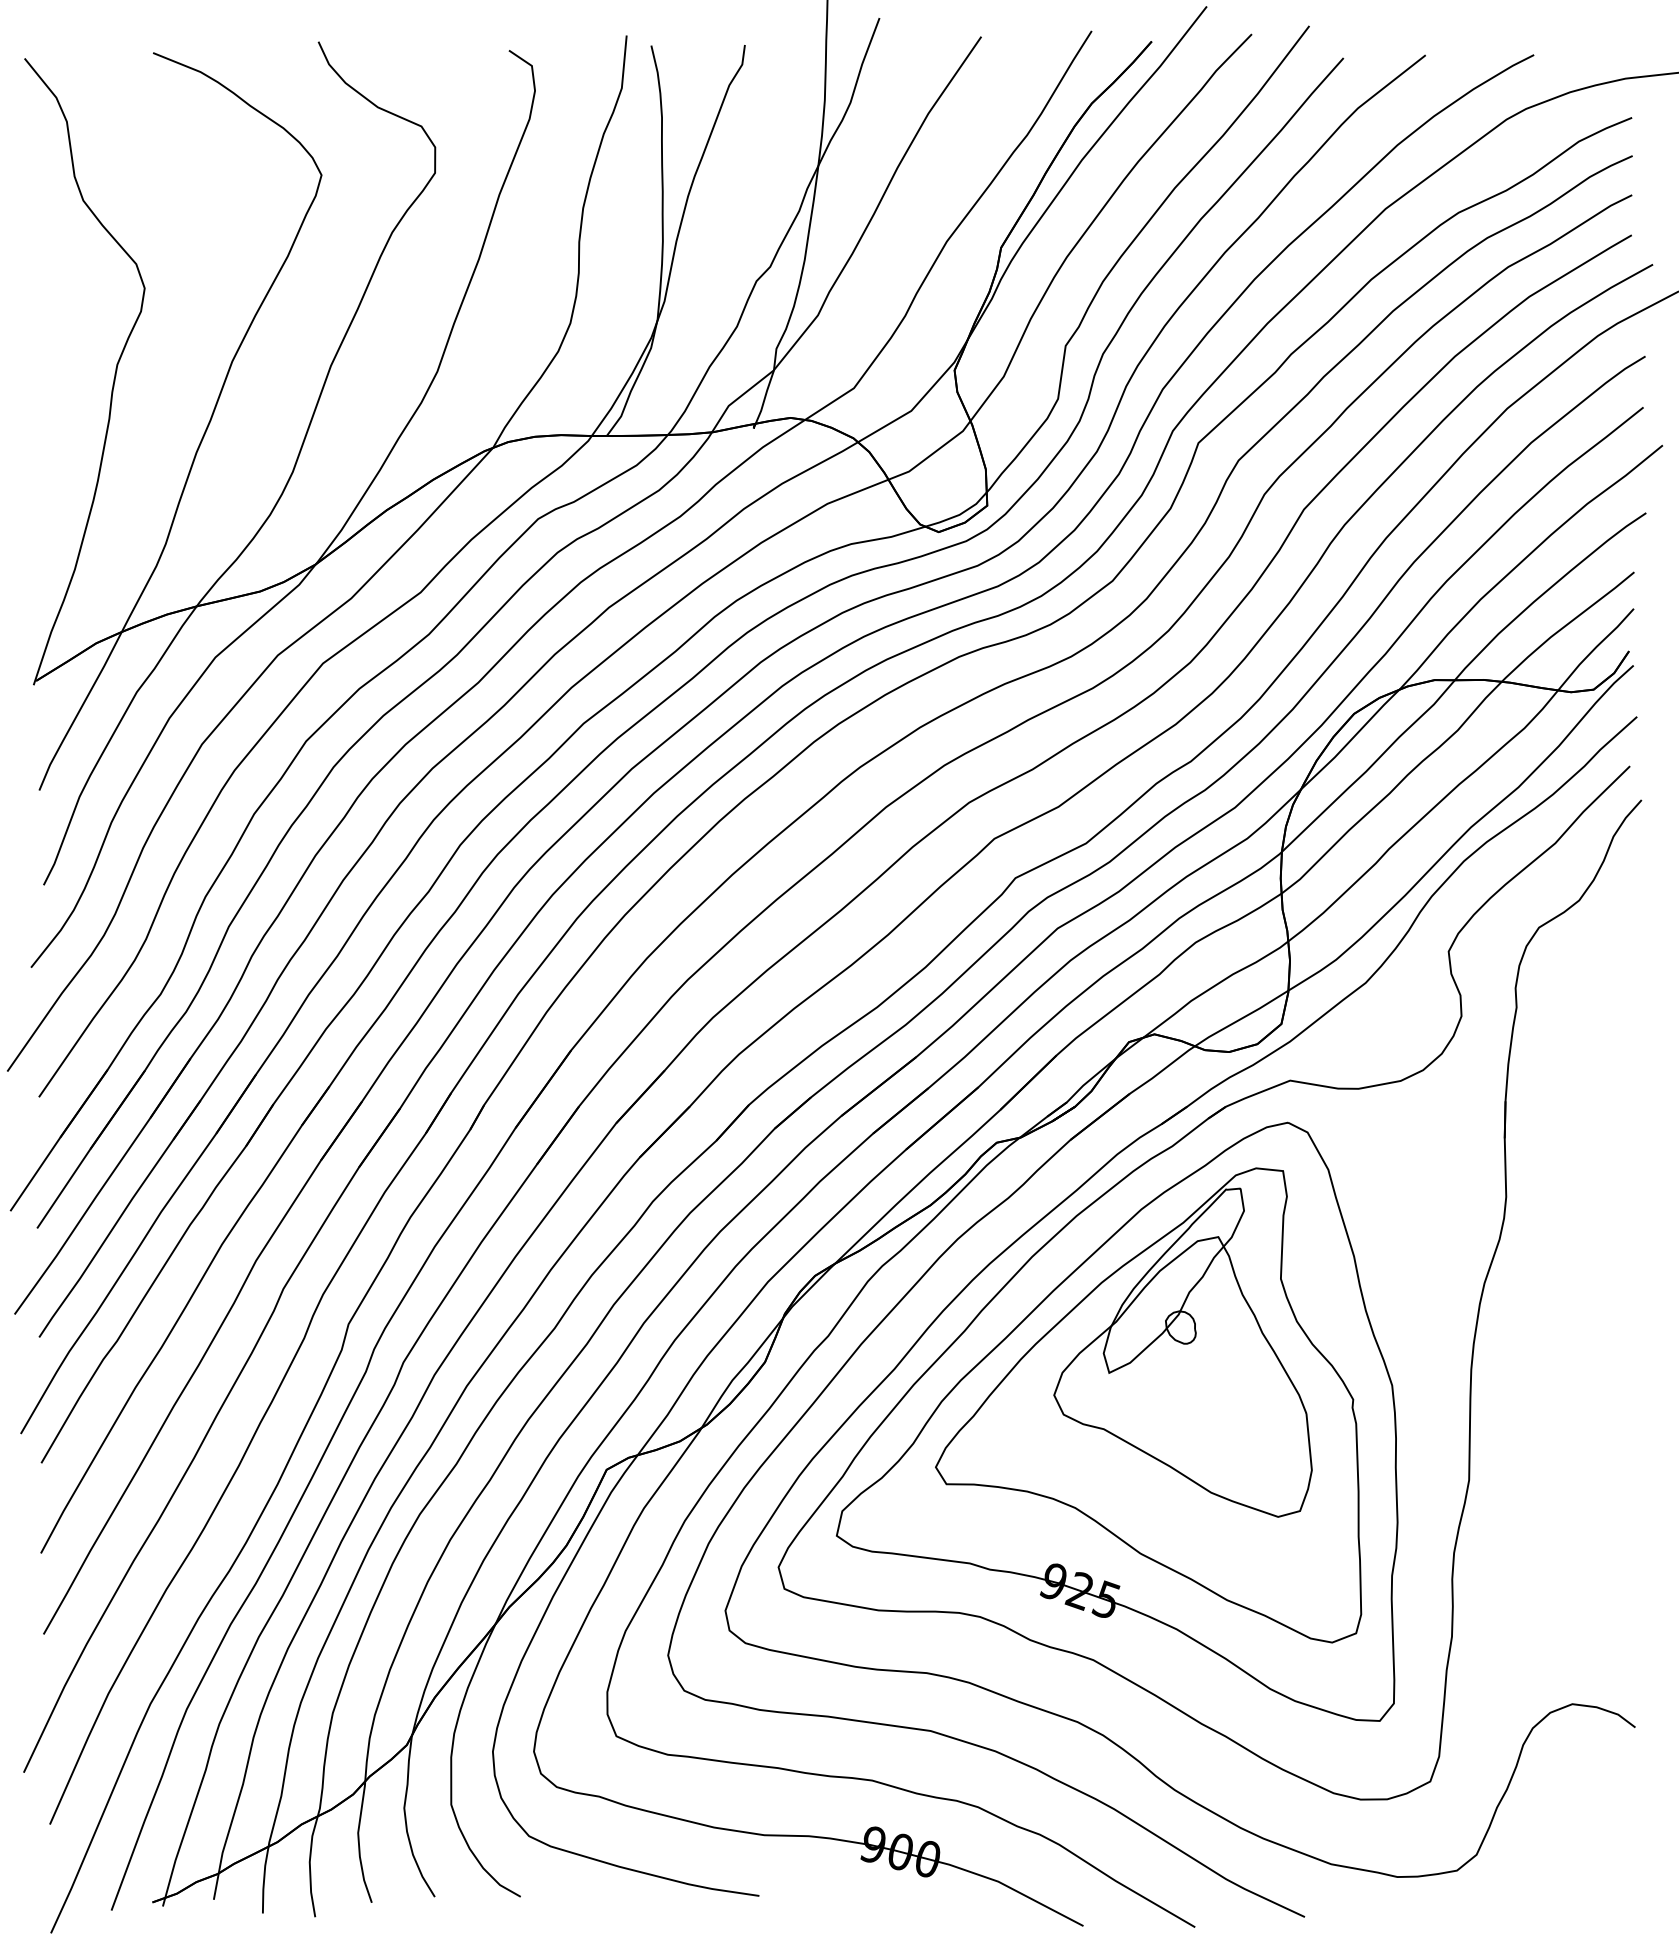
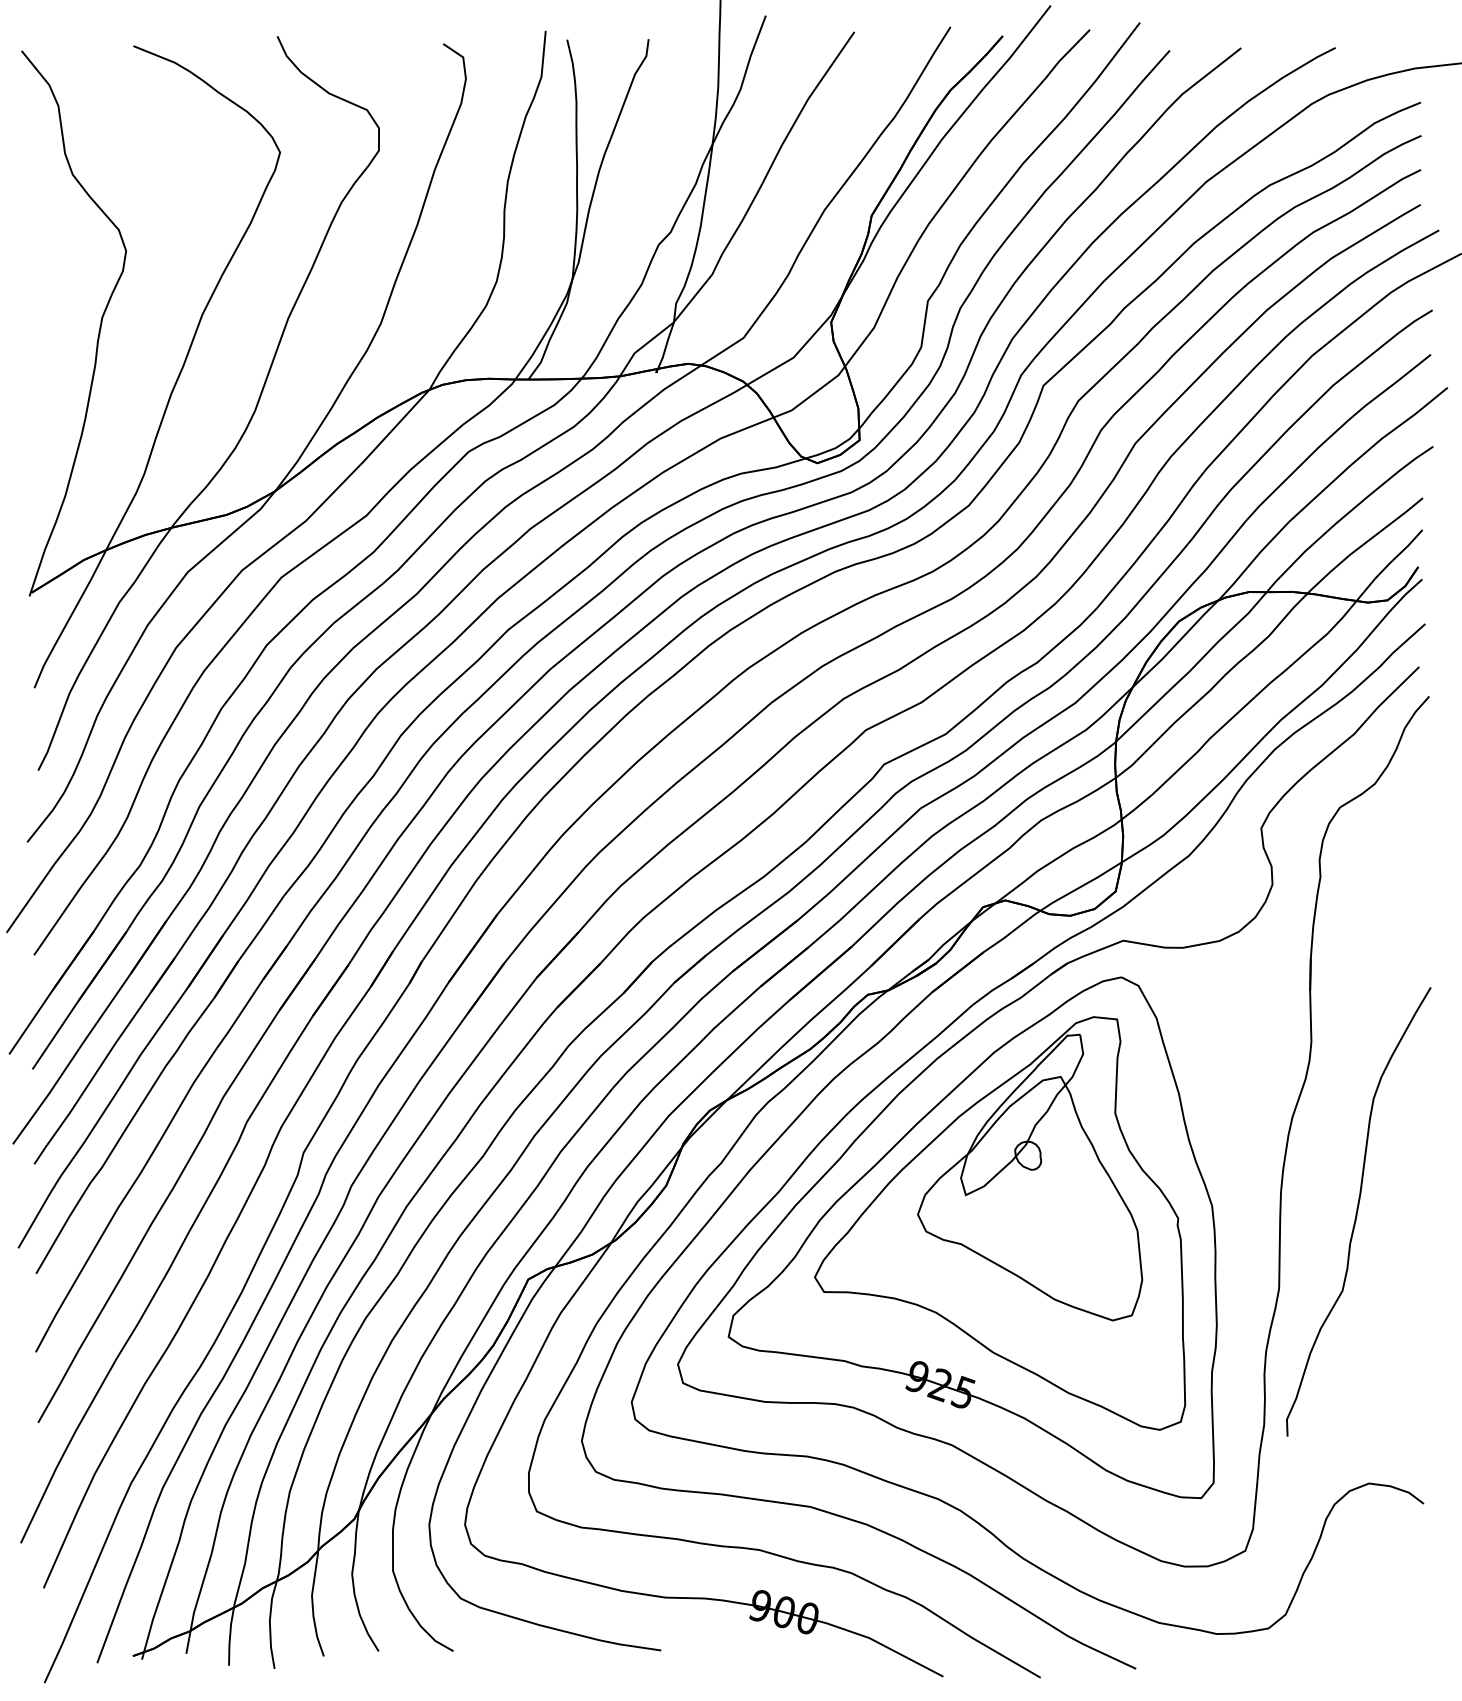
curve: (1560, 1391) -> (1358, 1211), added

